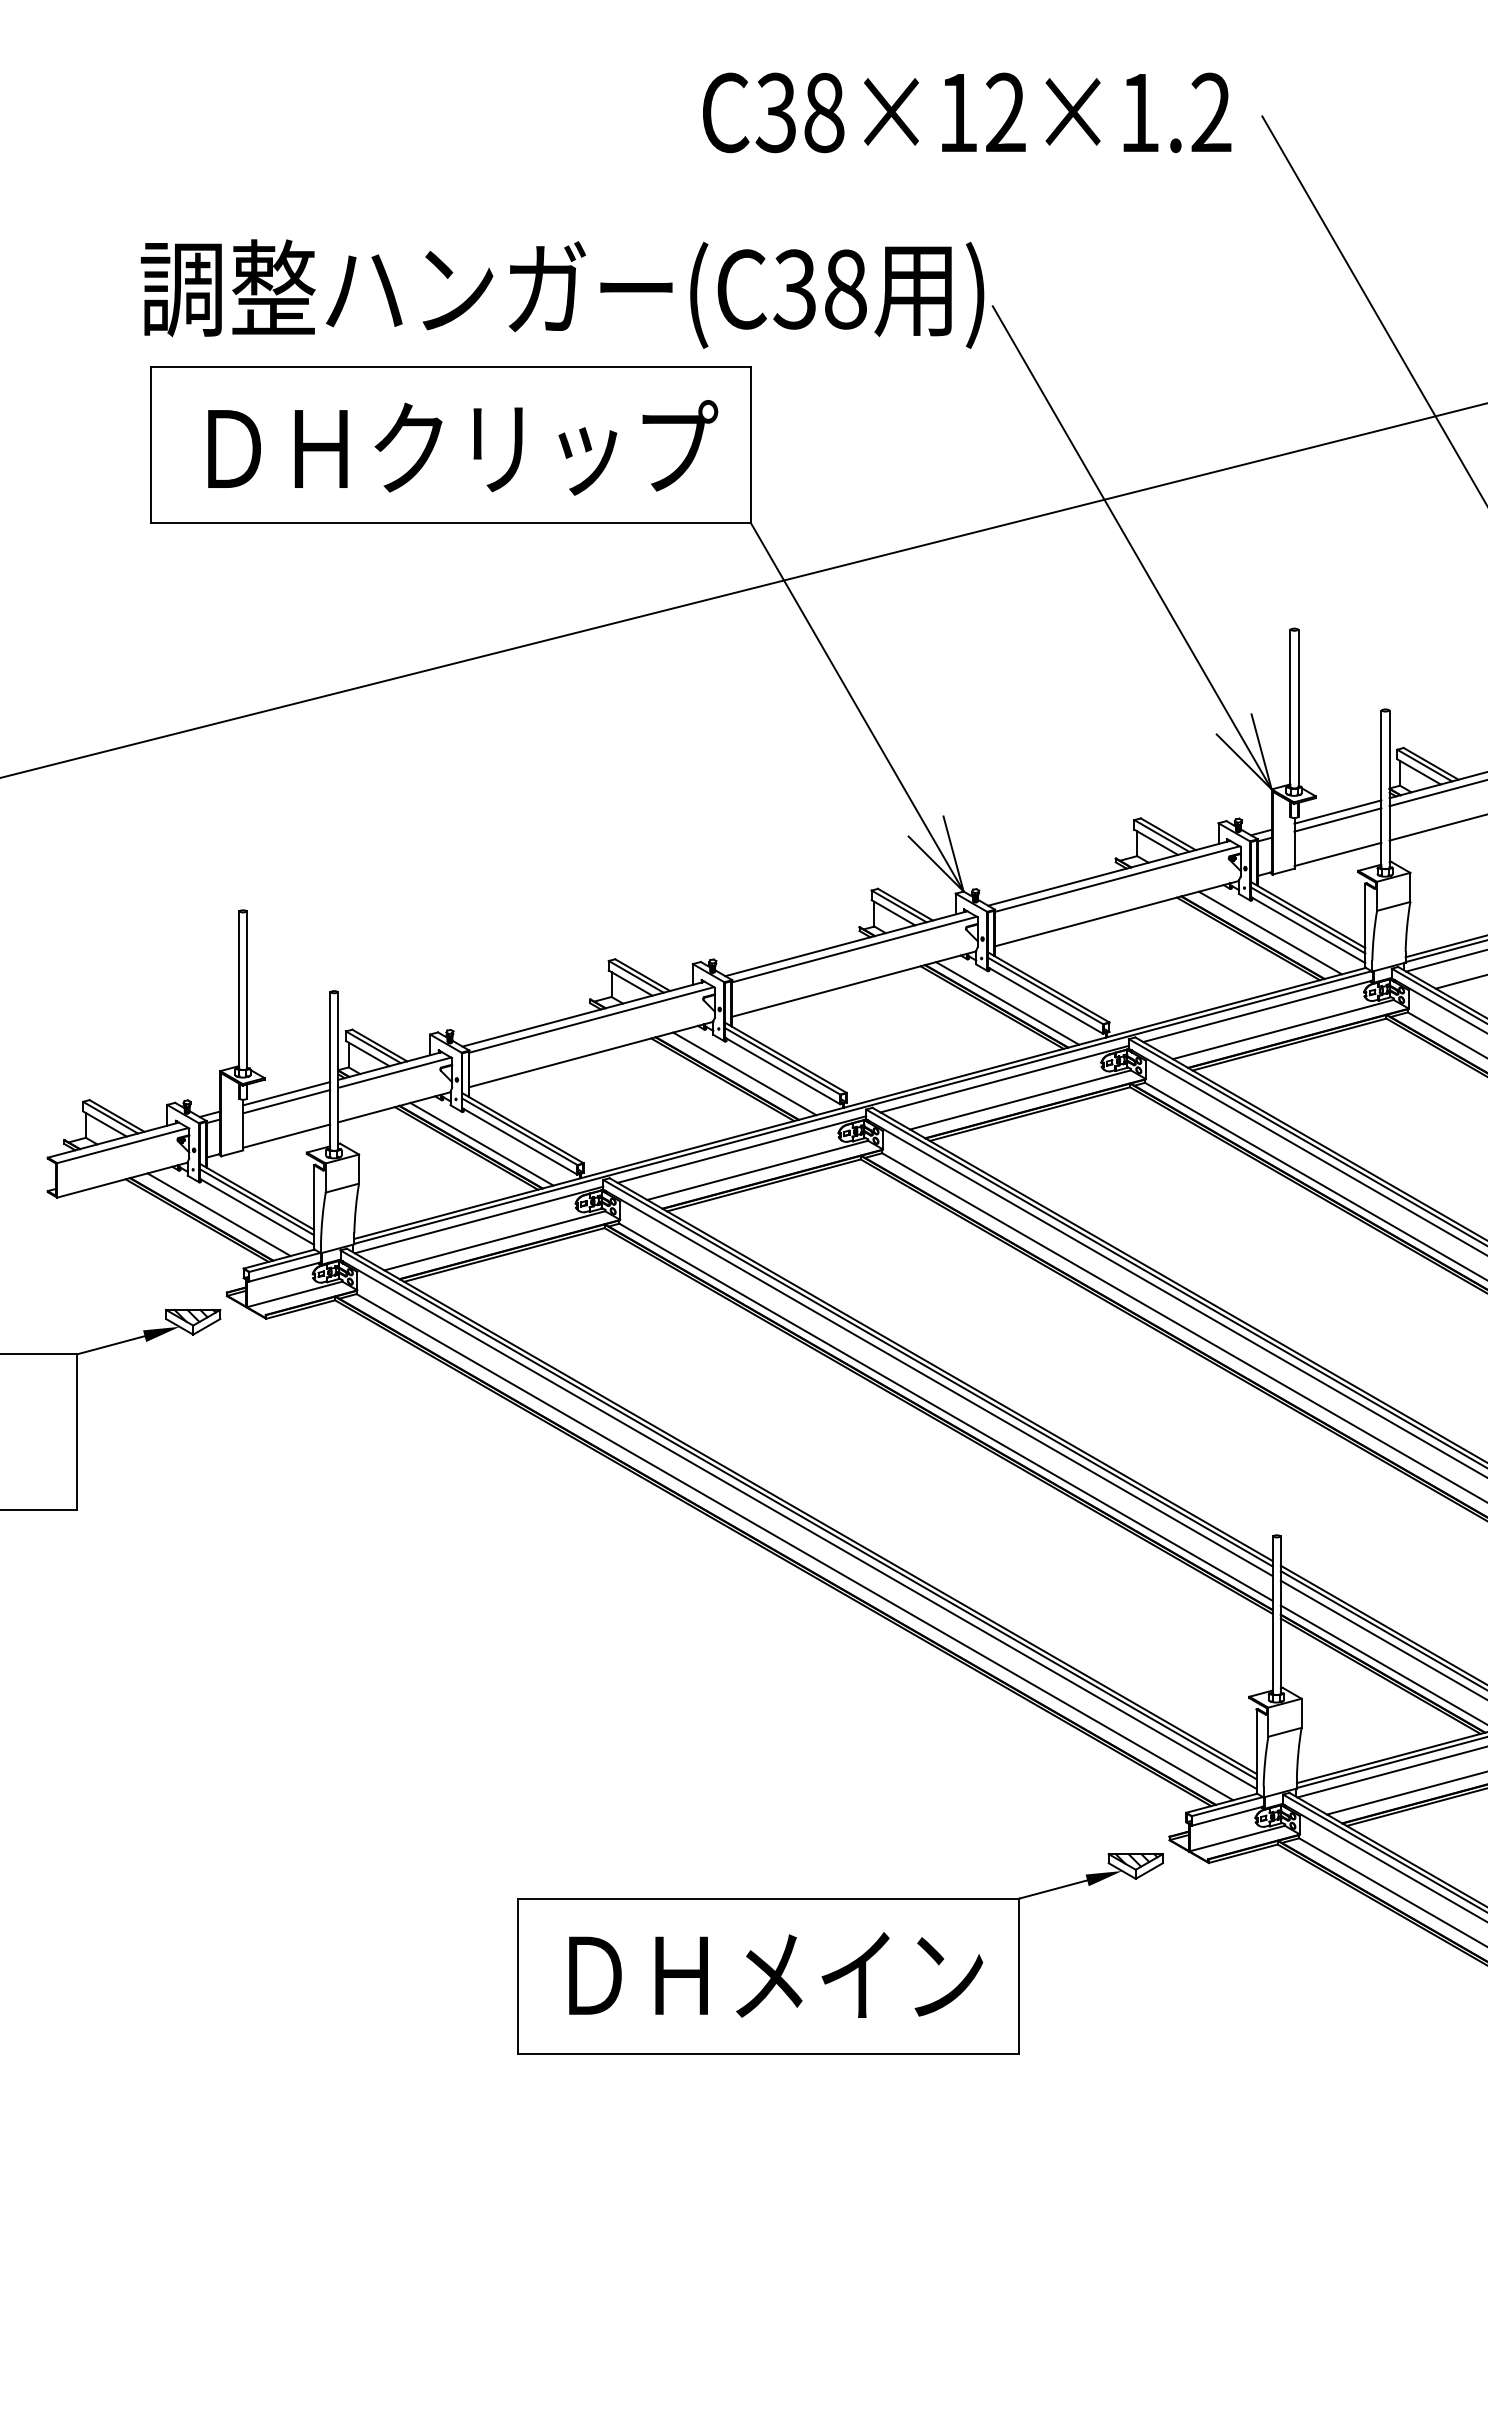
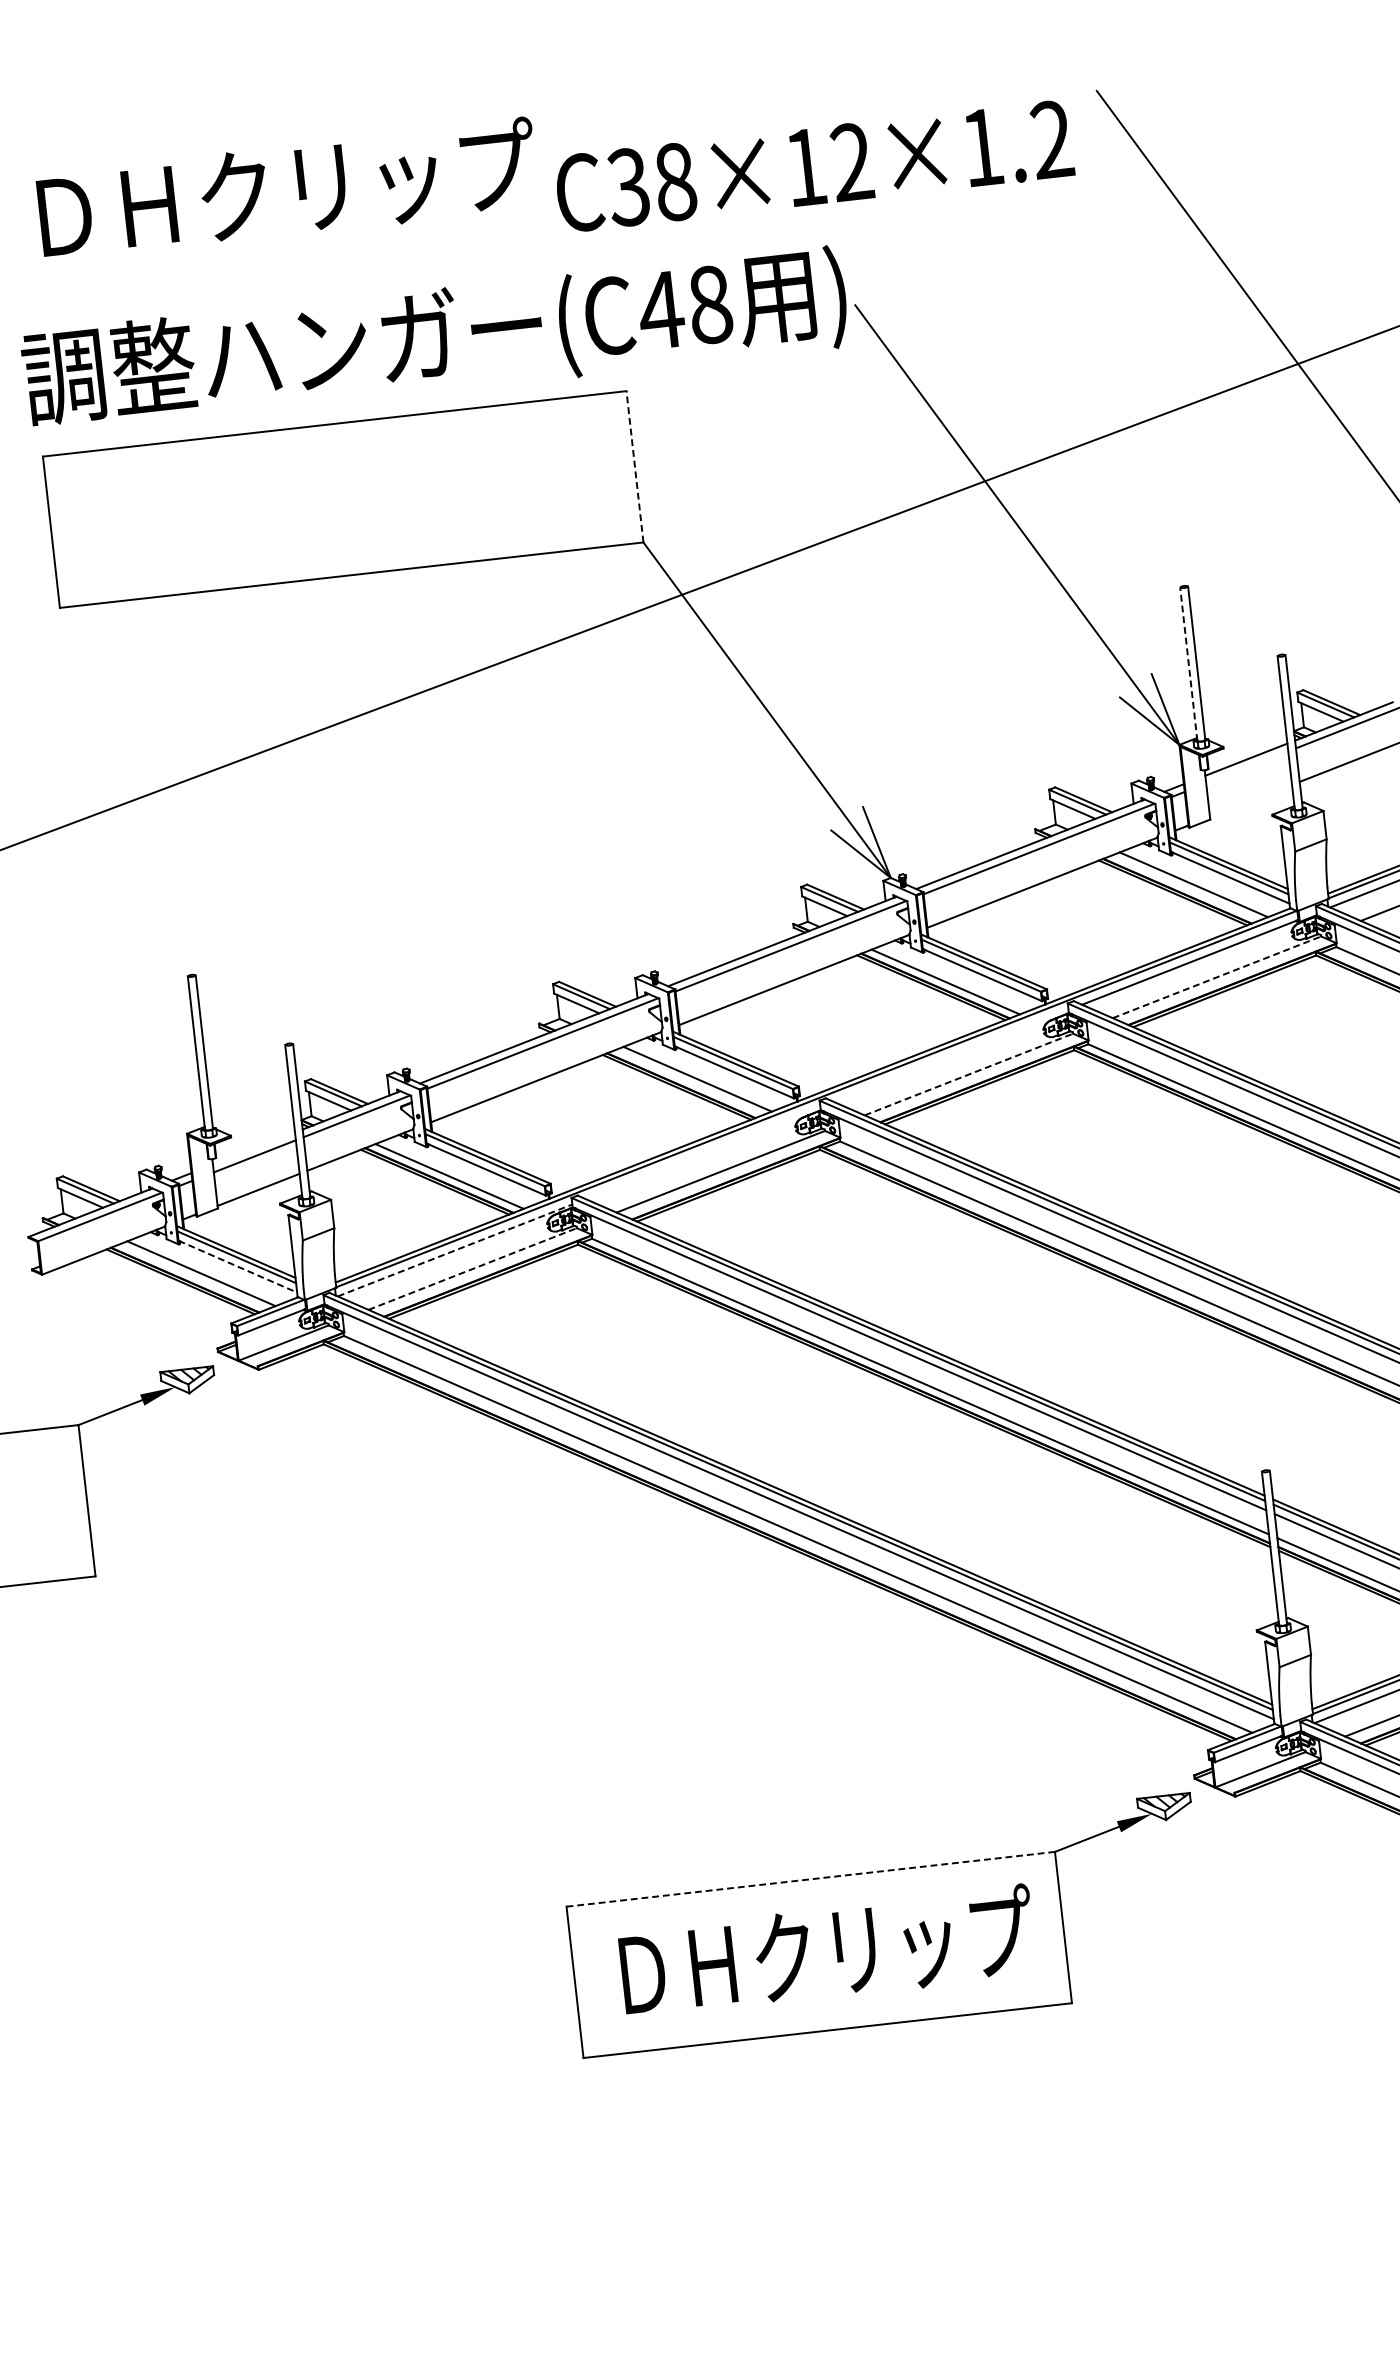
text: (967, 112) -> (814, 166), moved
text: (794, 289) -> (660, 310), (C38 -> (C48
line: (750, 445) -> (634, 467), solid -> dashed
text: (463, 447) -> (288, 189), moved
line: (1290, 708) -> (1188, 664), solid -> dashed
line: (1337, 819) -> (1246, 767), removed
line: (1337, 854) -> (1250, 801), removed
line: (1283, 1029) -> (1217, 977), solid -> dashed
line: (1004, 1078) -> (950, 1055), removed
line: (286, 1093) -> (253, 1148), removed
line: (1021, 1099) -> (969, 1073), solid -> dashed
line: (741, 1149) -> (702, 1153), removed
line: (257, 1211) -> (238, 1266), solid -> dashed
line: (479, 1220) -> (455, 1250), solid -> dashed
line: (495, 1240) -> (473, 1268), solid -> dashed
line: (768, 1898) -> (810, 1879), solid -> dashed
text: (777, 1974) -> (827, 1952), ＤＨメイン -> ＤＨクリップ

